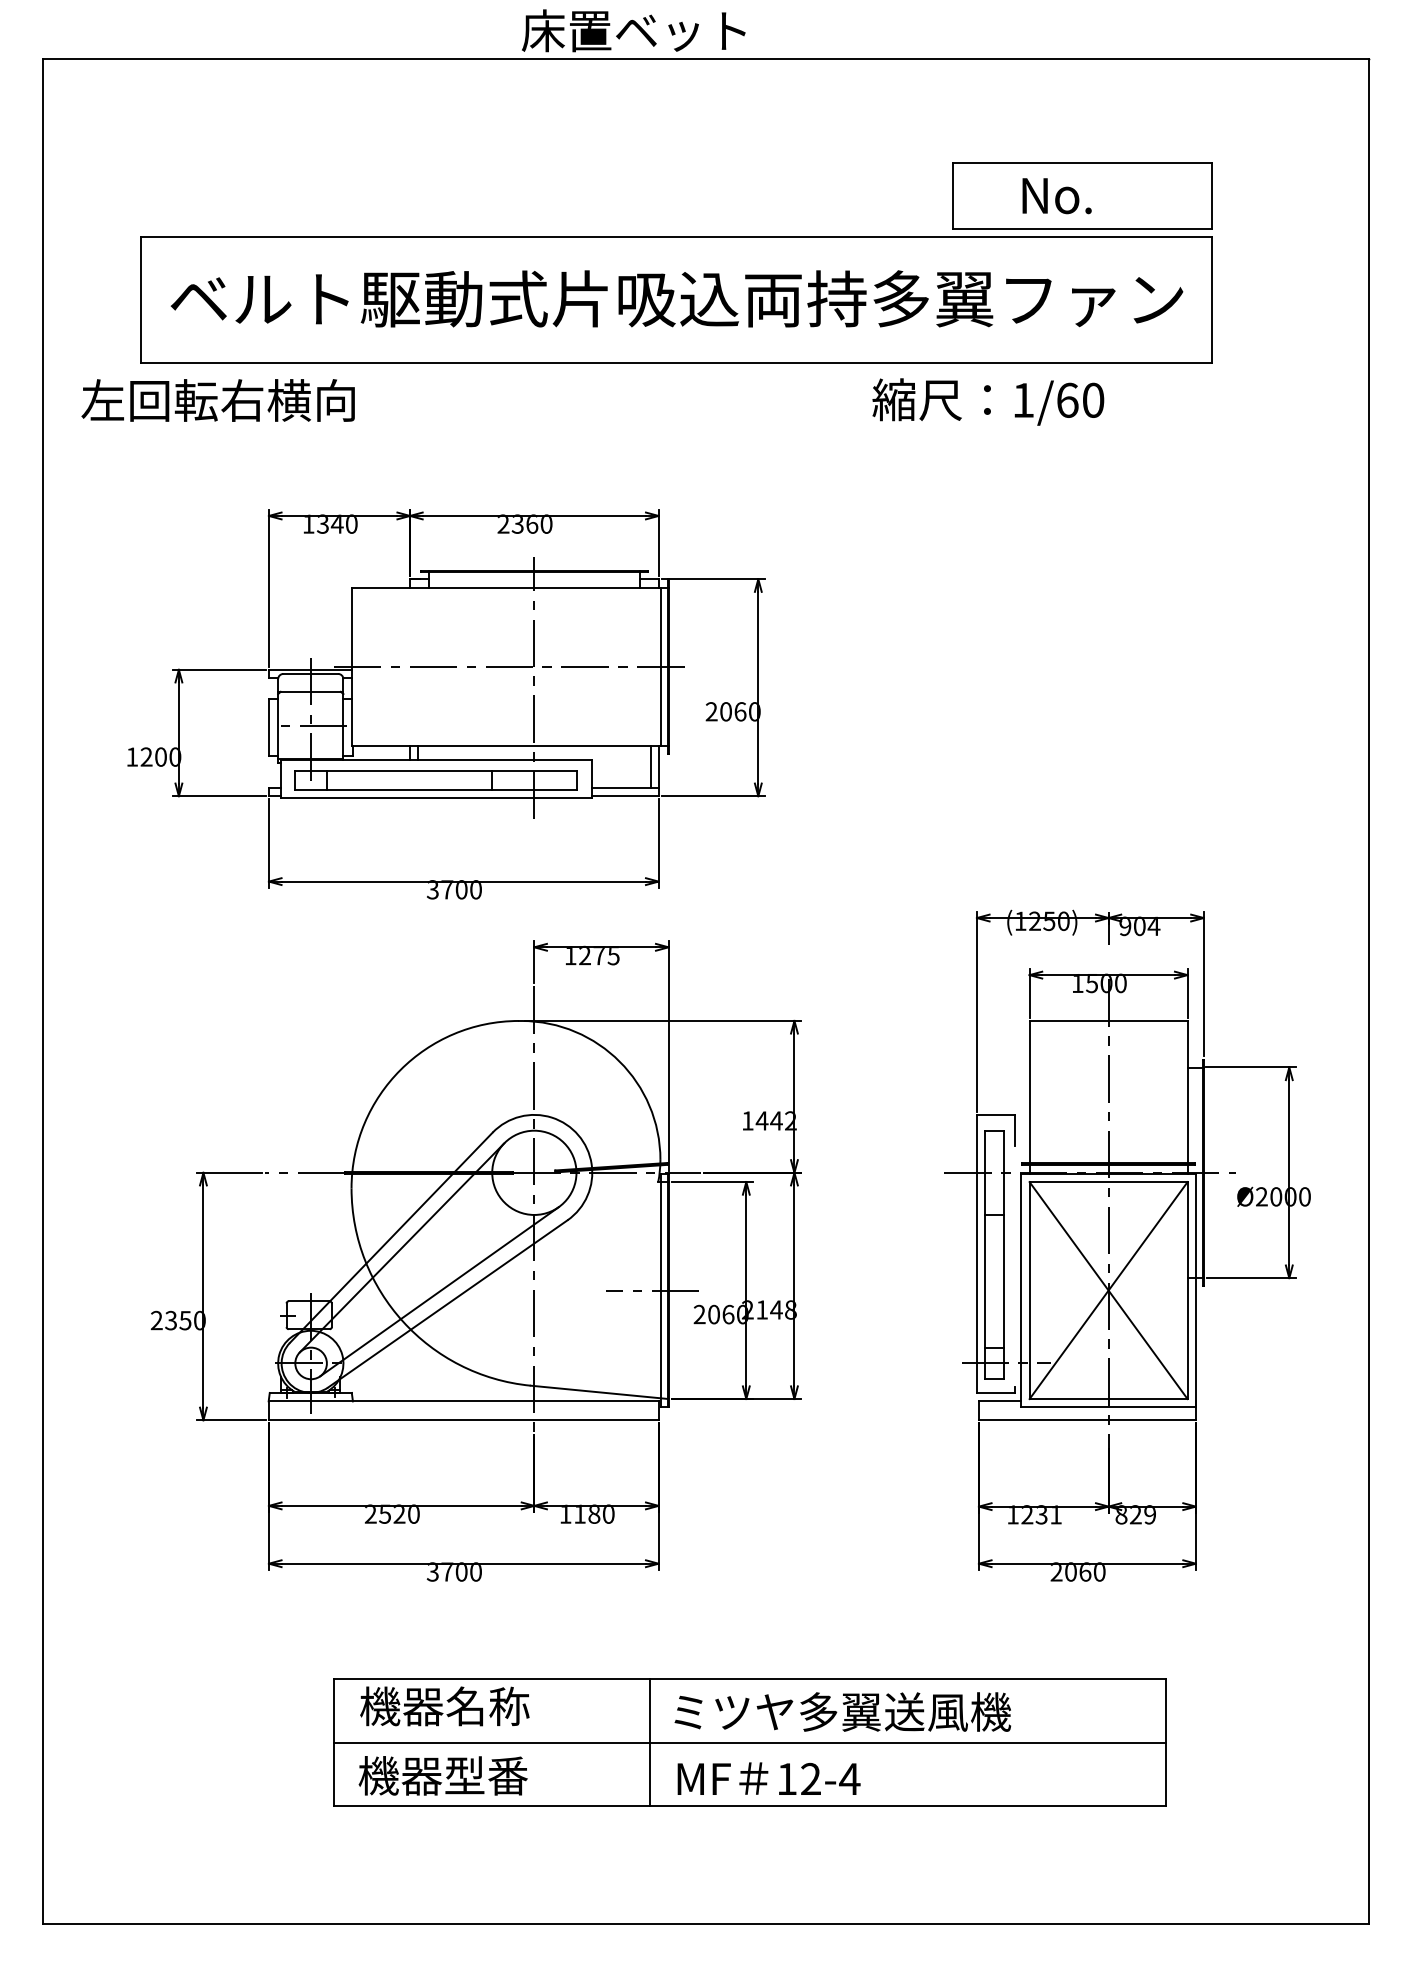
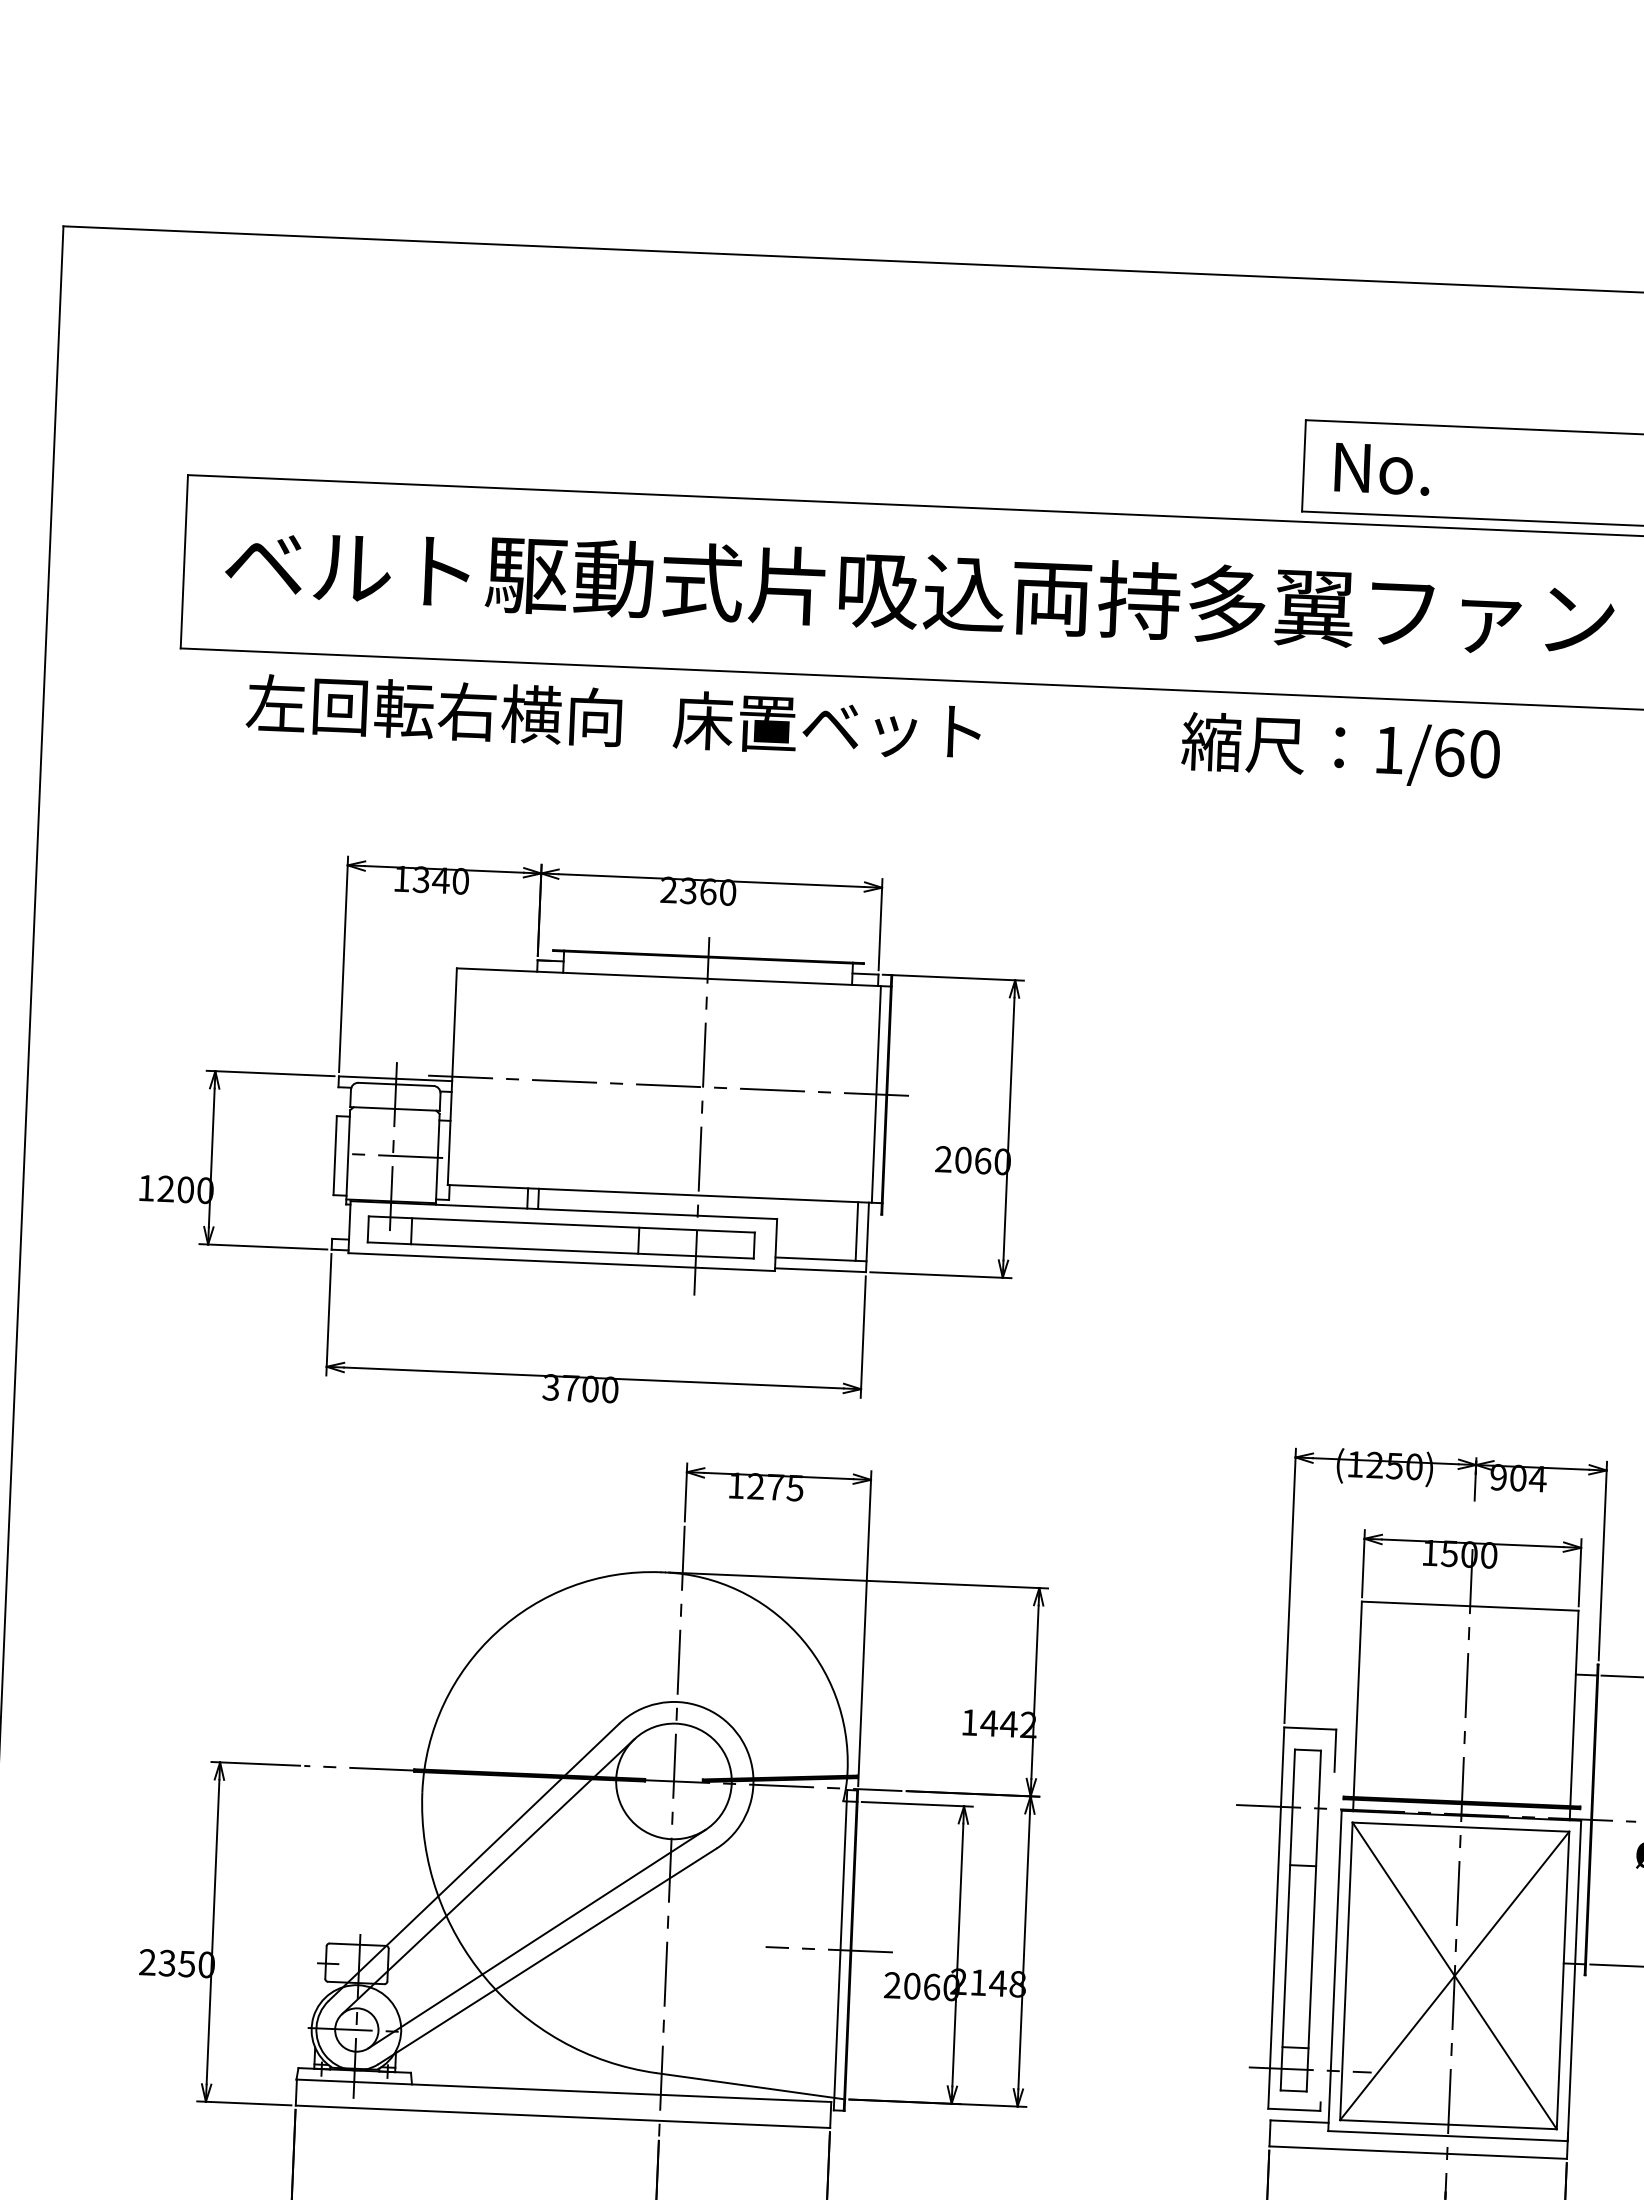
text: (633, 30) -> (826, 725), moved
text: (1056, 196) -> (1381, 469), moved
text: (217, 400) -> (433, 710), moved

